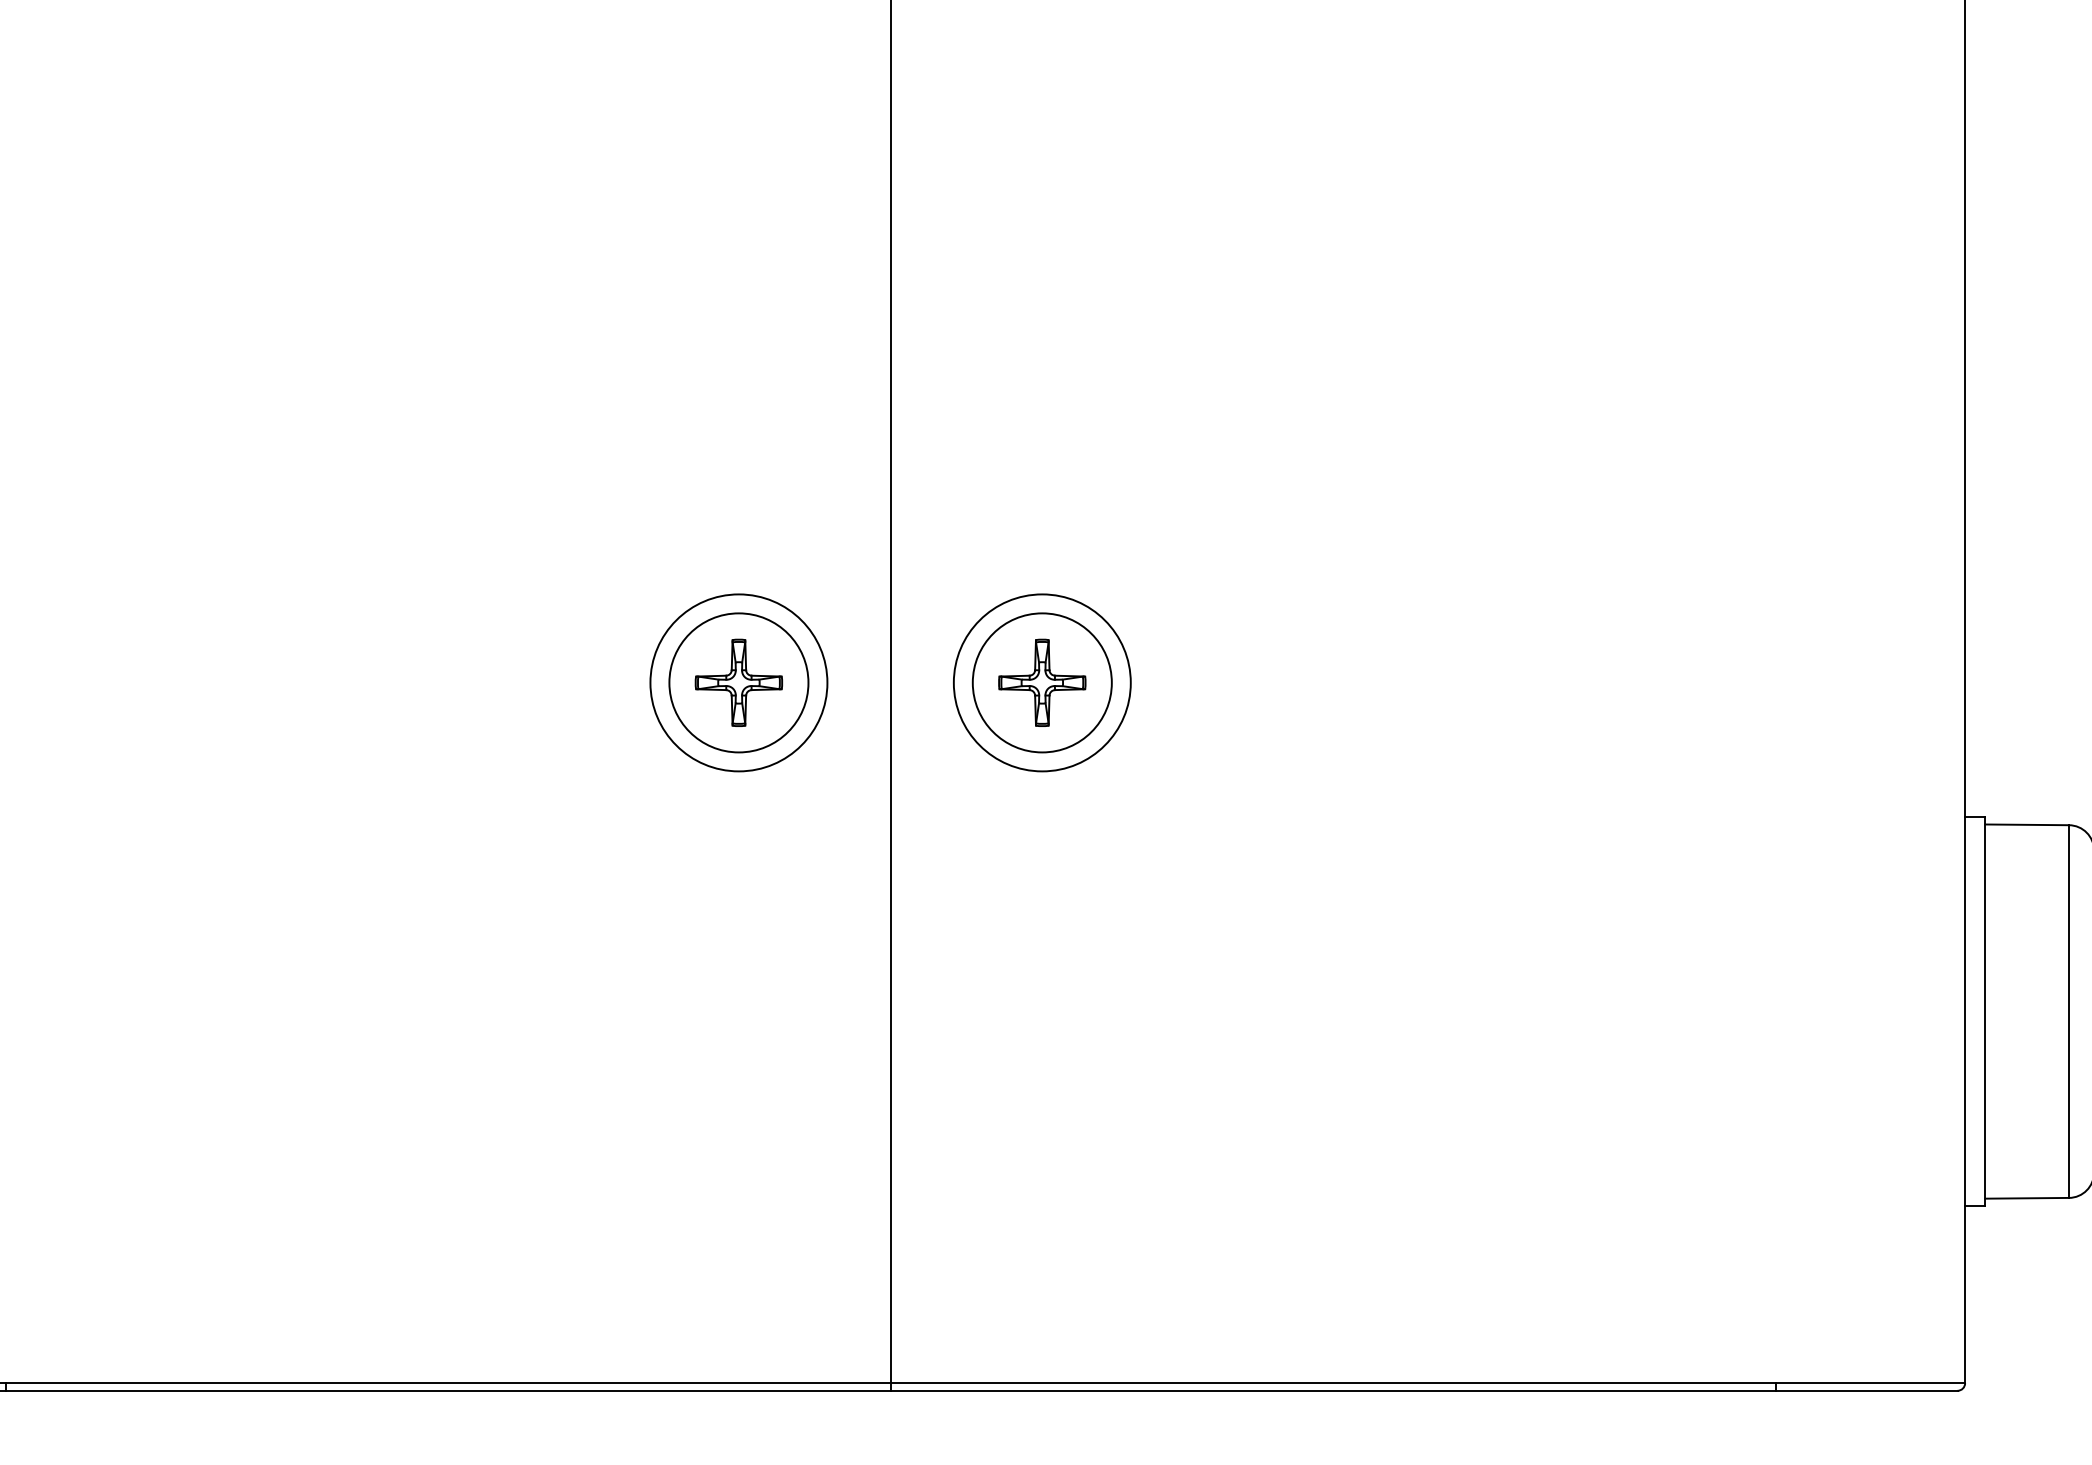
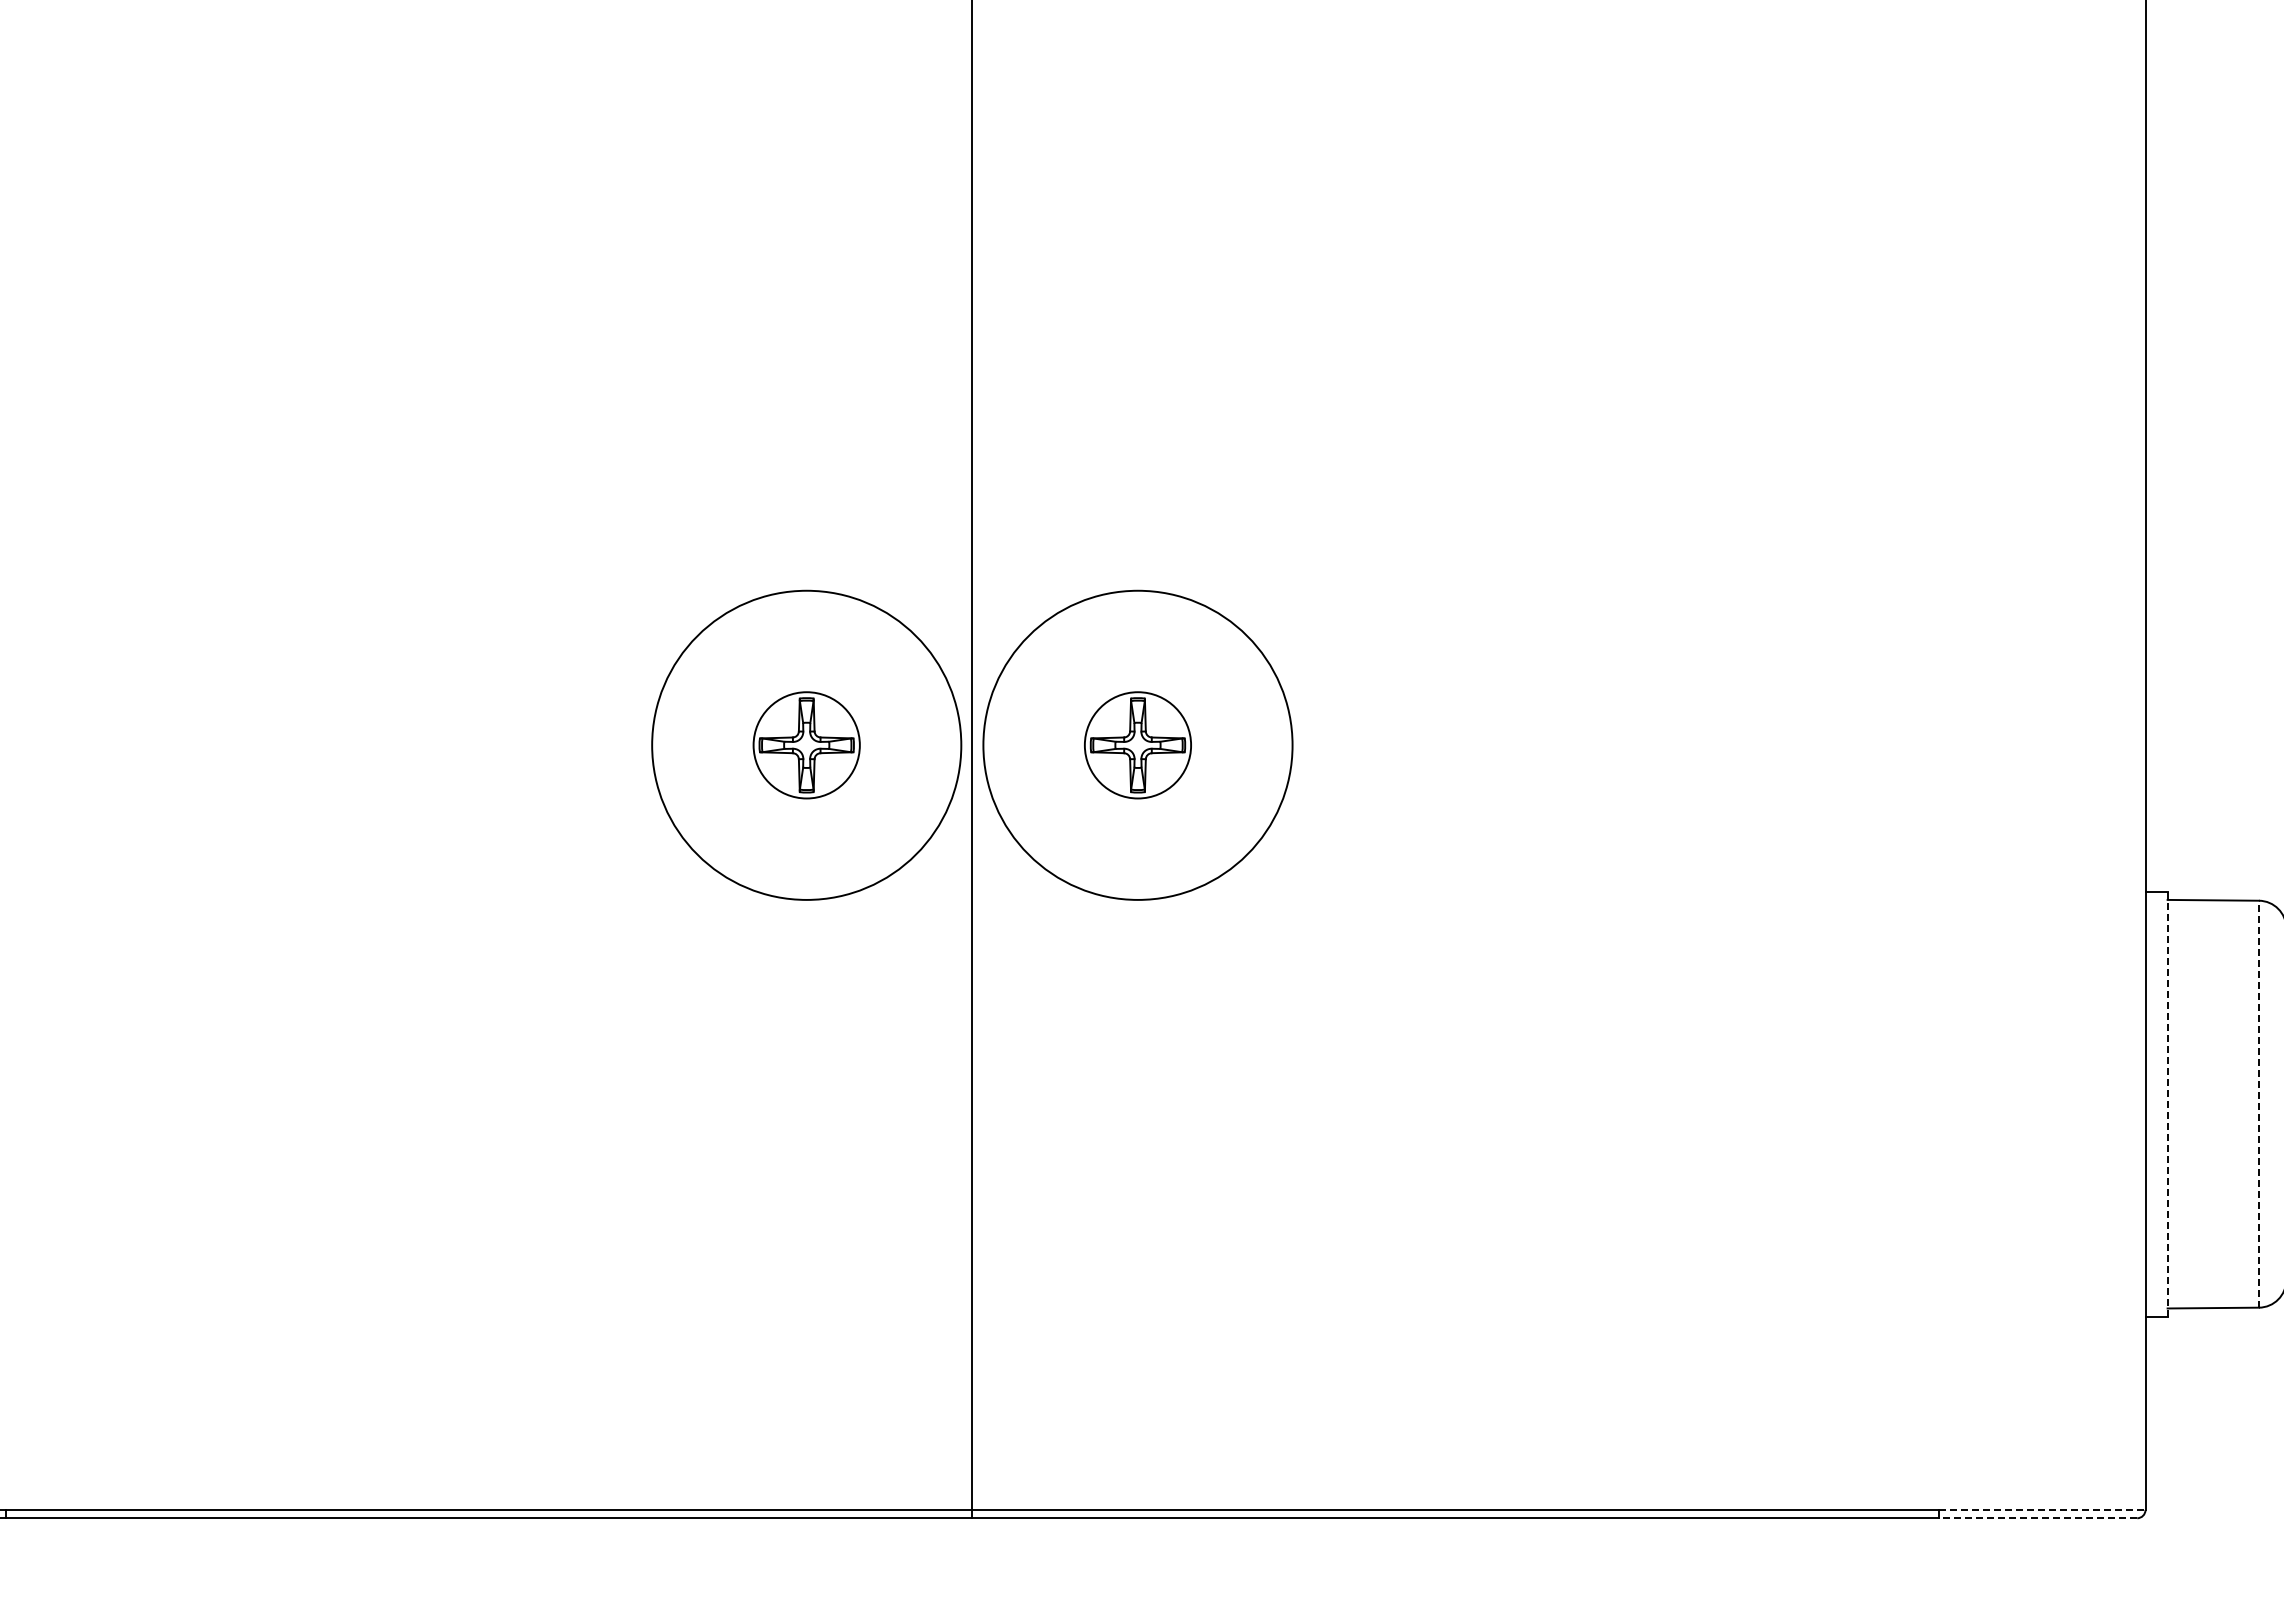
circle: (738, 682) -> (806, 744), size x1.6
circle: (1041, 682) -> (1137, 744), size x1.6
circle: (738, 683) -> (806, 745), size x0.7
circle: (1041, 683) -> (1137, 745), size x0.7
line: (2068, 1010) -> (2258, 1103), solid -> dashed
line: (1985, 1011) -> (2167, 1104), solid -> dashed
line: (1870, 1382) -> (2042, 1509), solid -> dashed
line: (1866, 1391) -> (2037, 1518), solid -> dashed

